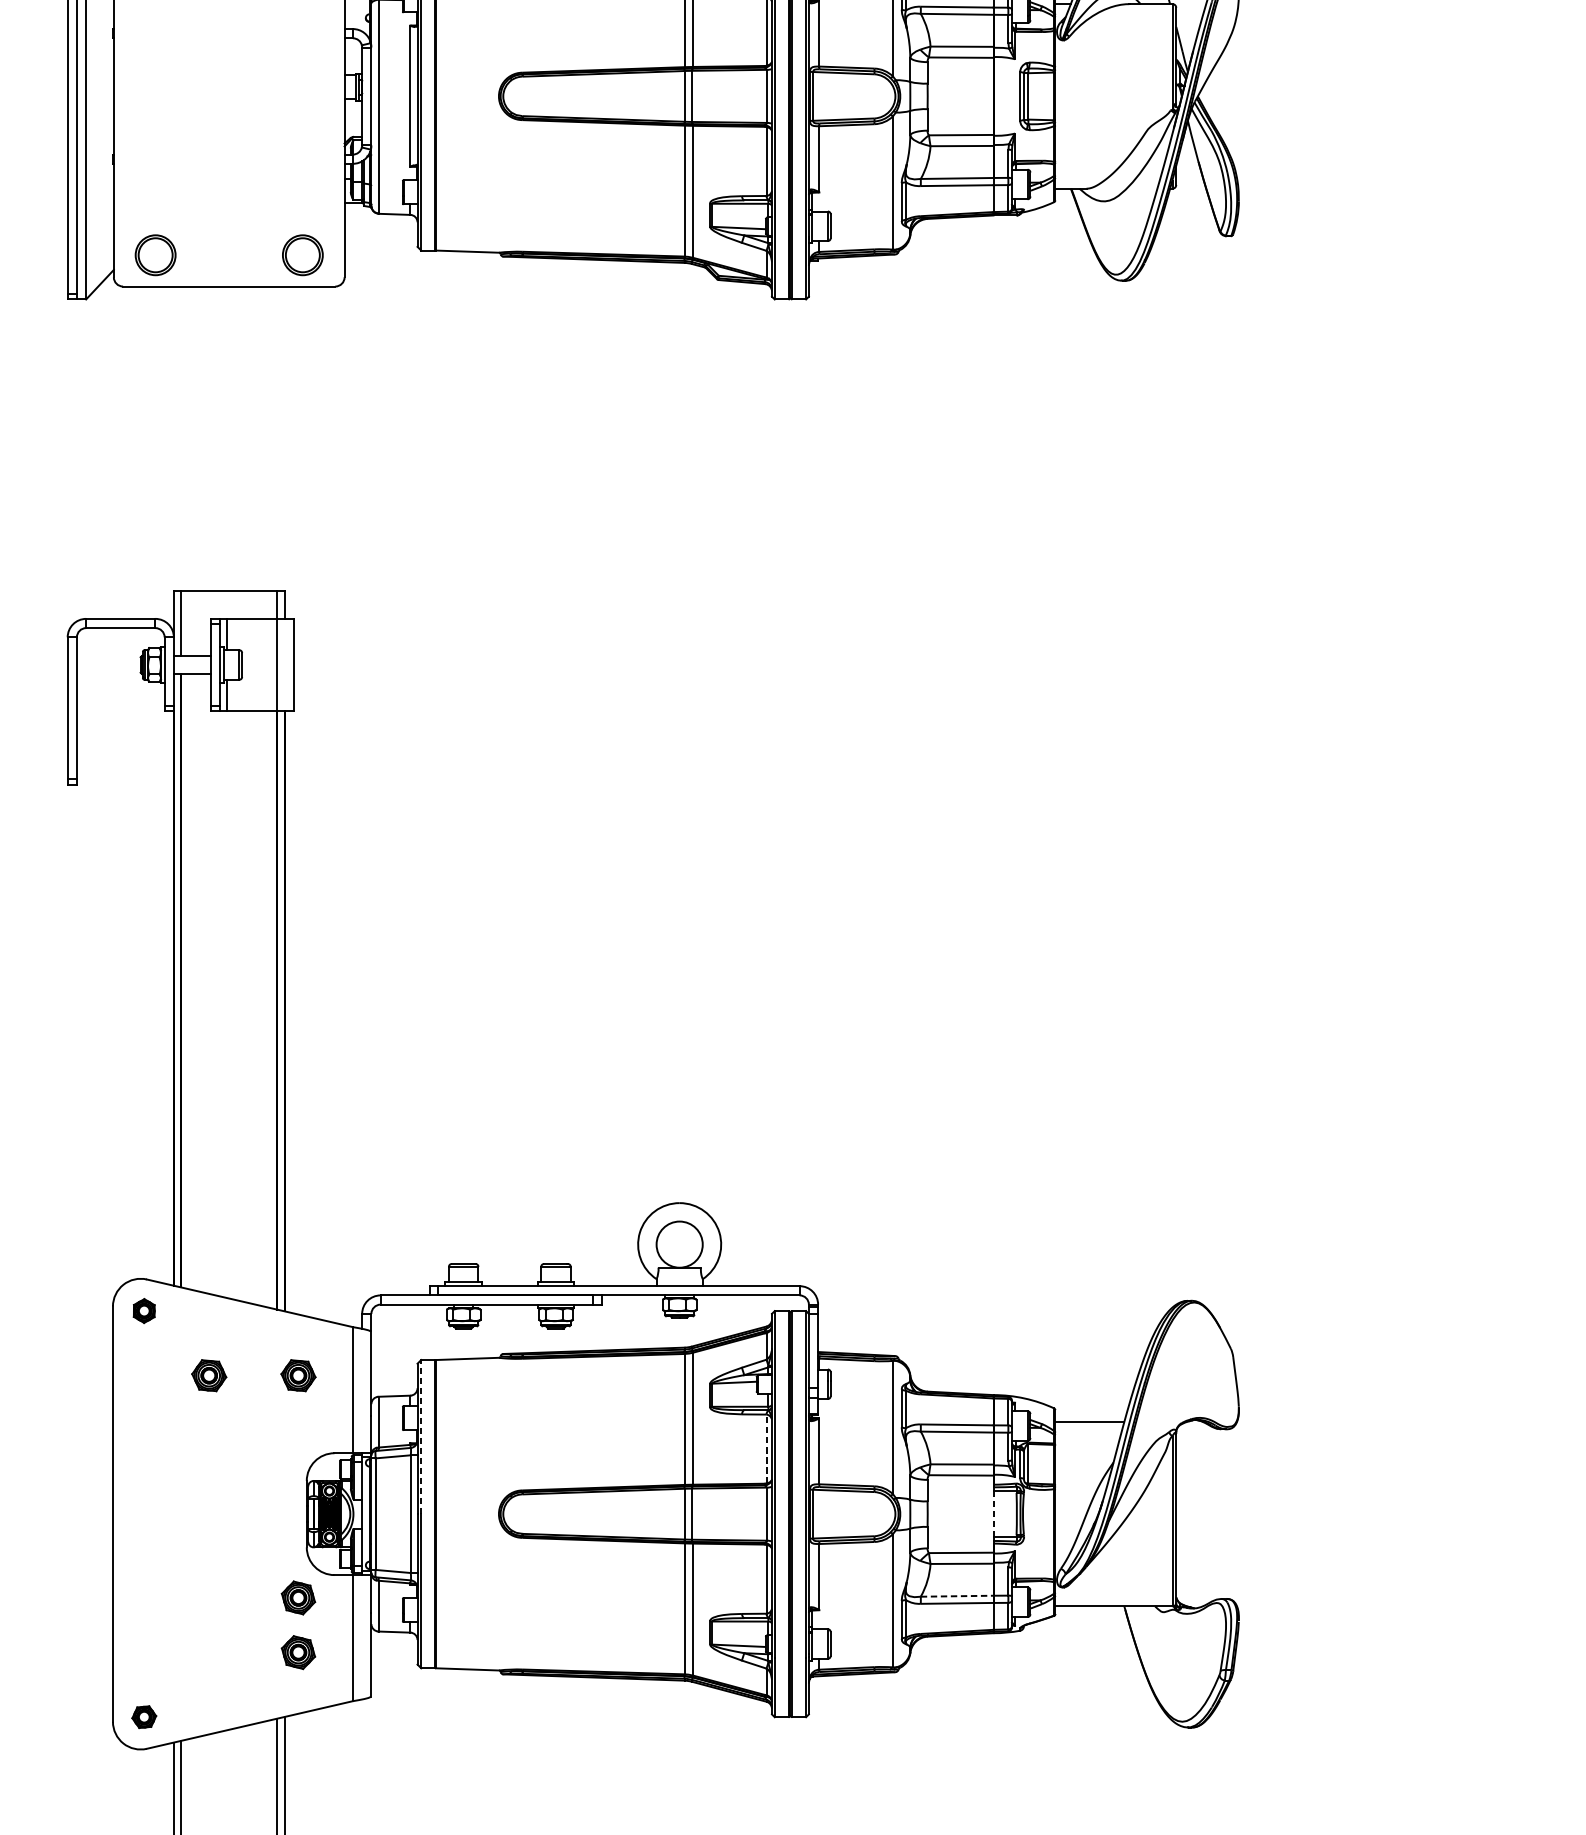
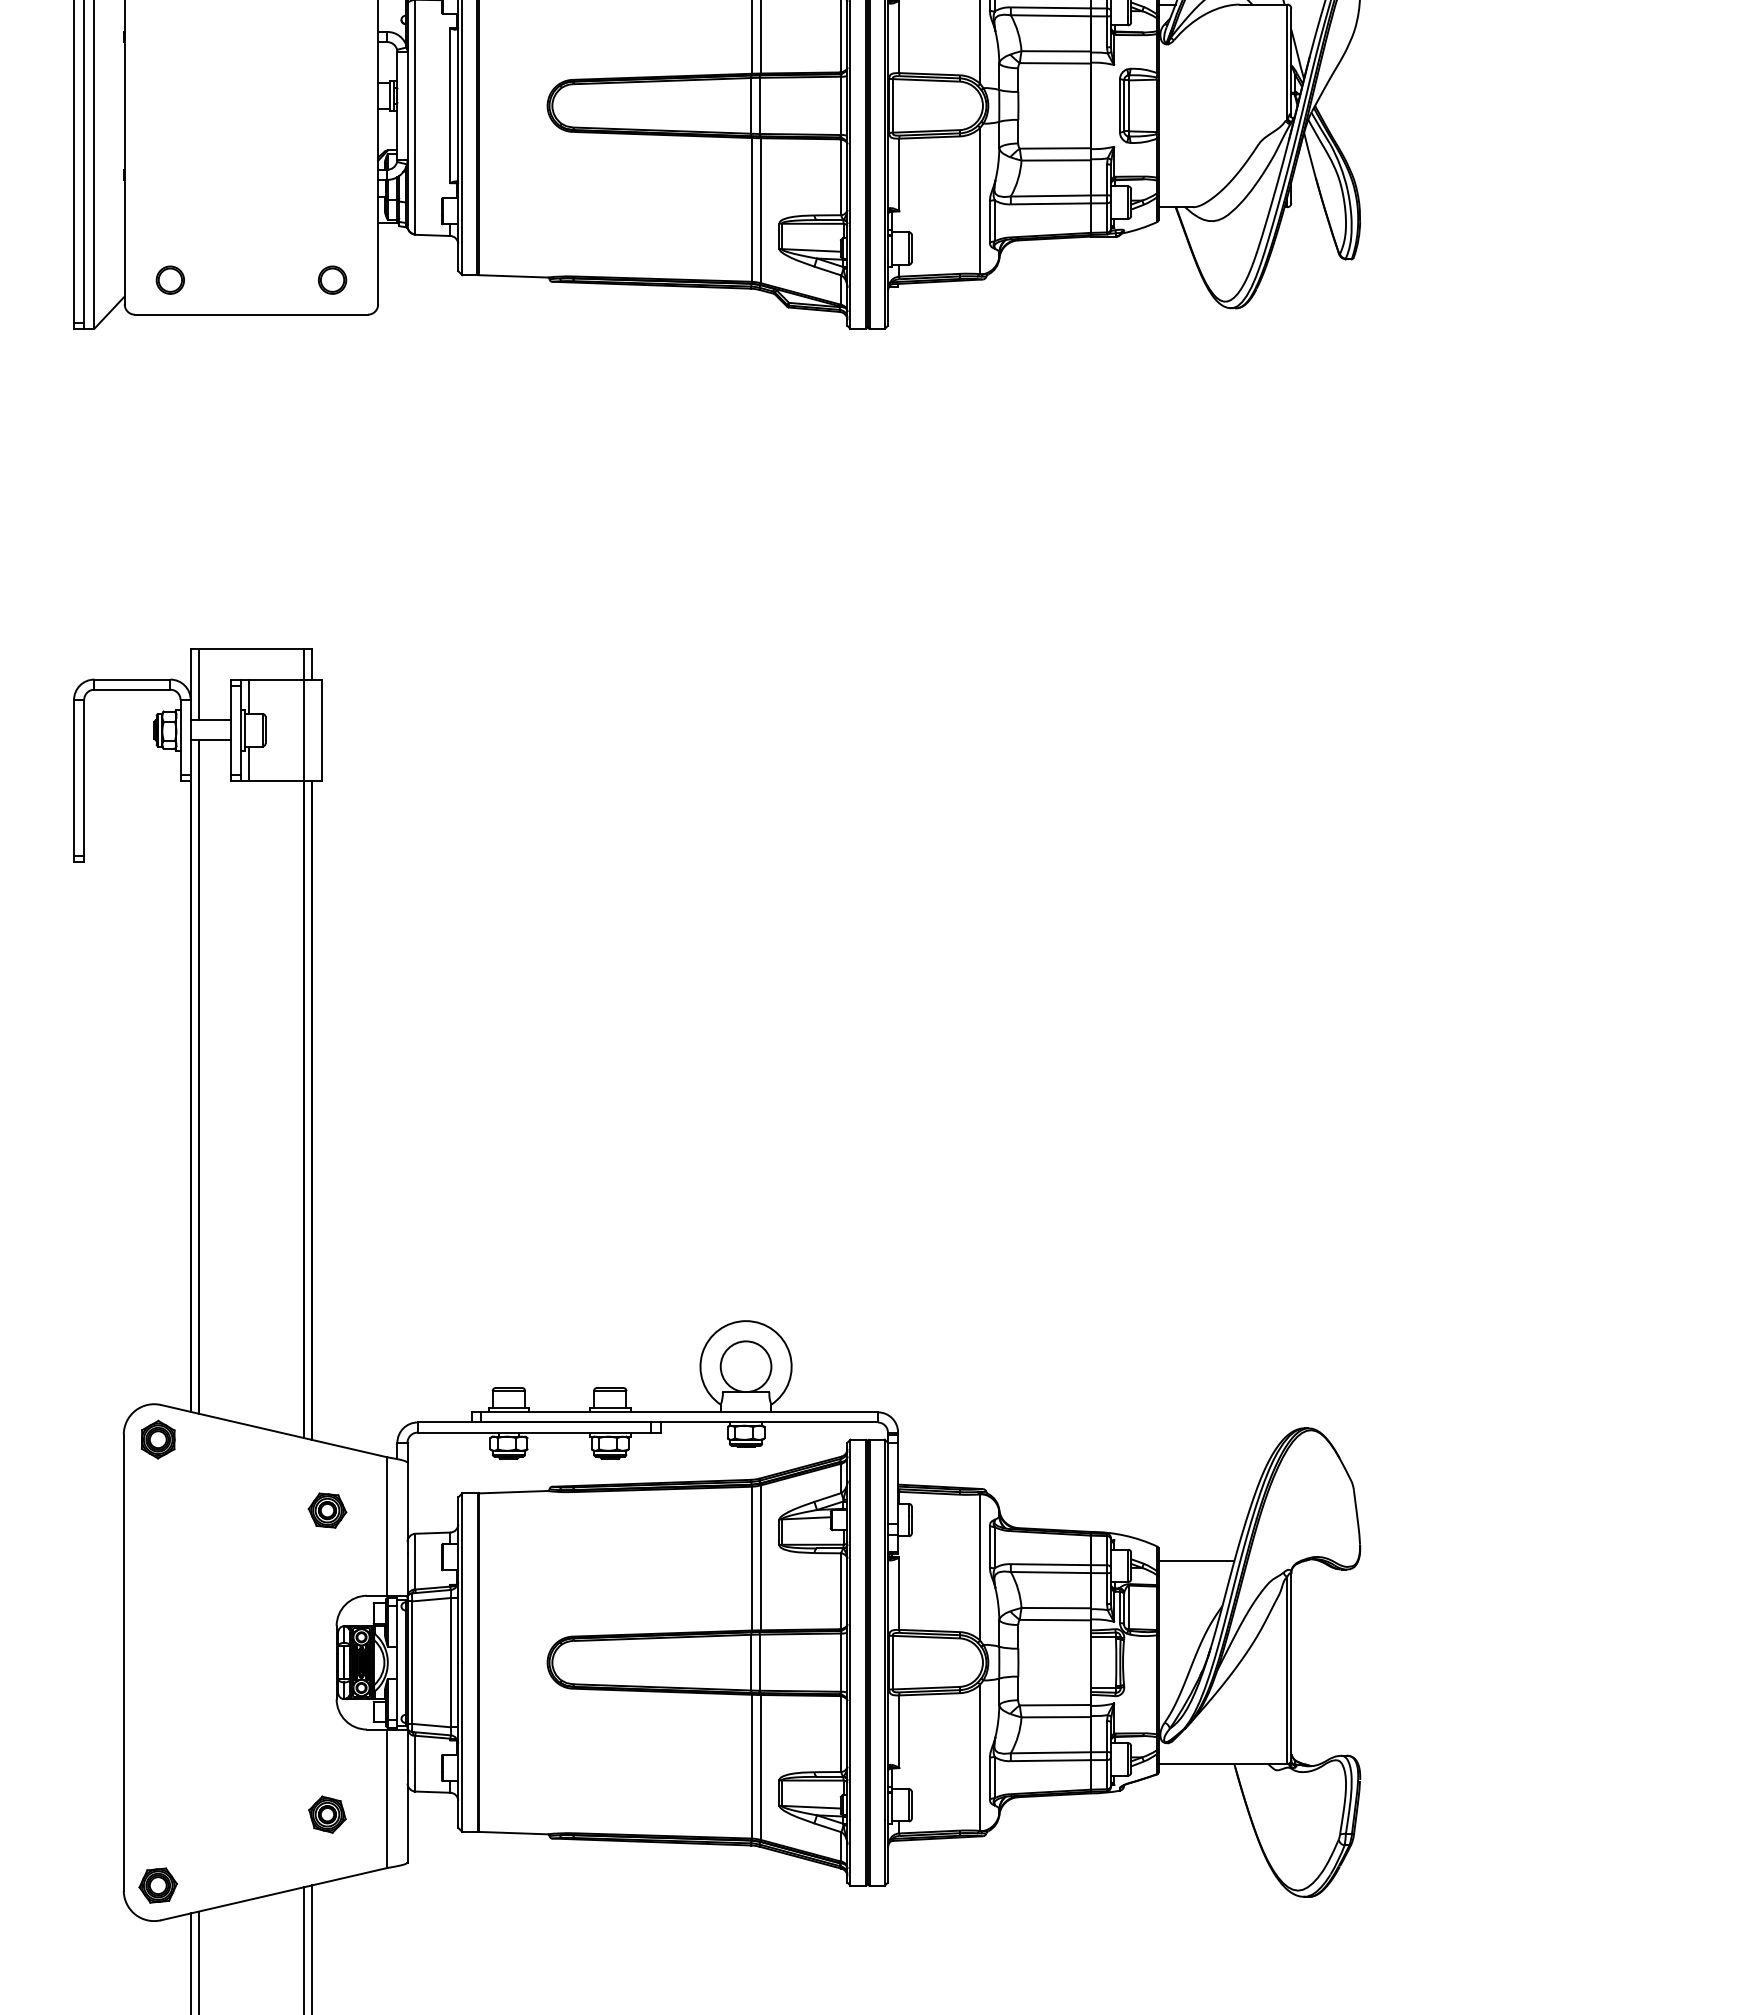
part: (154, 254) -> (169, 279), size x0.62
part: (303, 254) -> (332, 279), size x0.62
part: (143, 1310) -> (157, 1439), size x1.43
part: (209, 1375) -> (229, 1510), removed
line: (421, 1437) -> (462, 1578), dashed -> solid
line: (766, 1449) -> (841, 1591), dashed -> solid
line: (993, 1514) -> (1090, 1662), dashed -> solid
line: (956, 1595) -> (1050, 1752), dashed -> solid
part: (298, 1597) -> (327, 1754), removed
part: (143, 1717) -> (157, 1885), size x1.43

